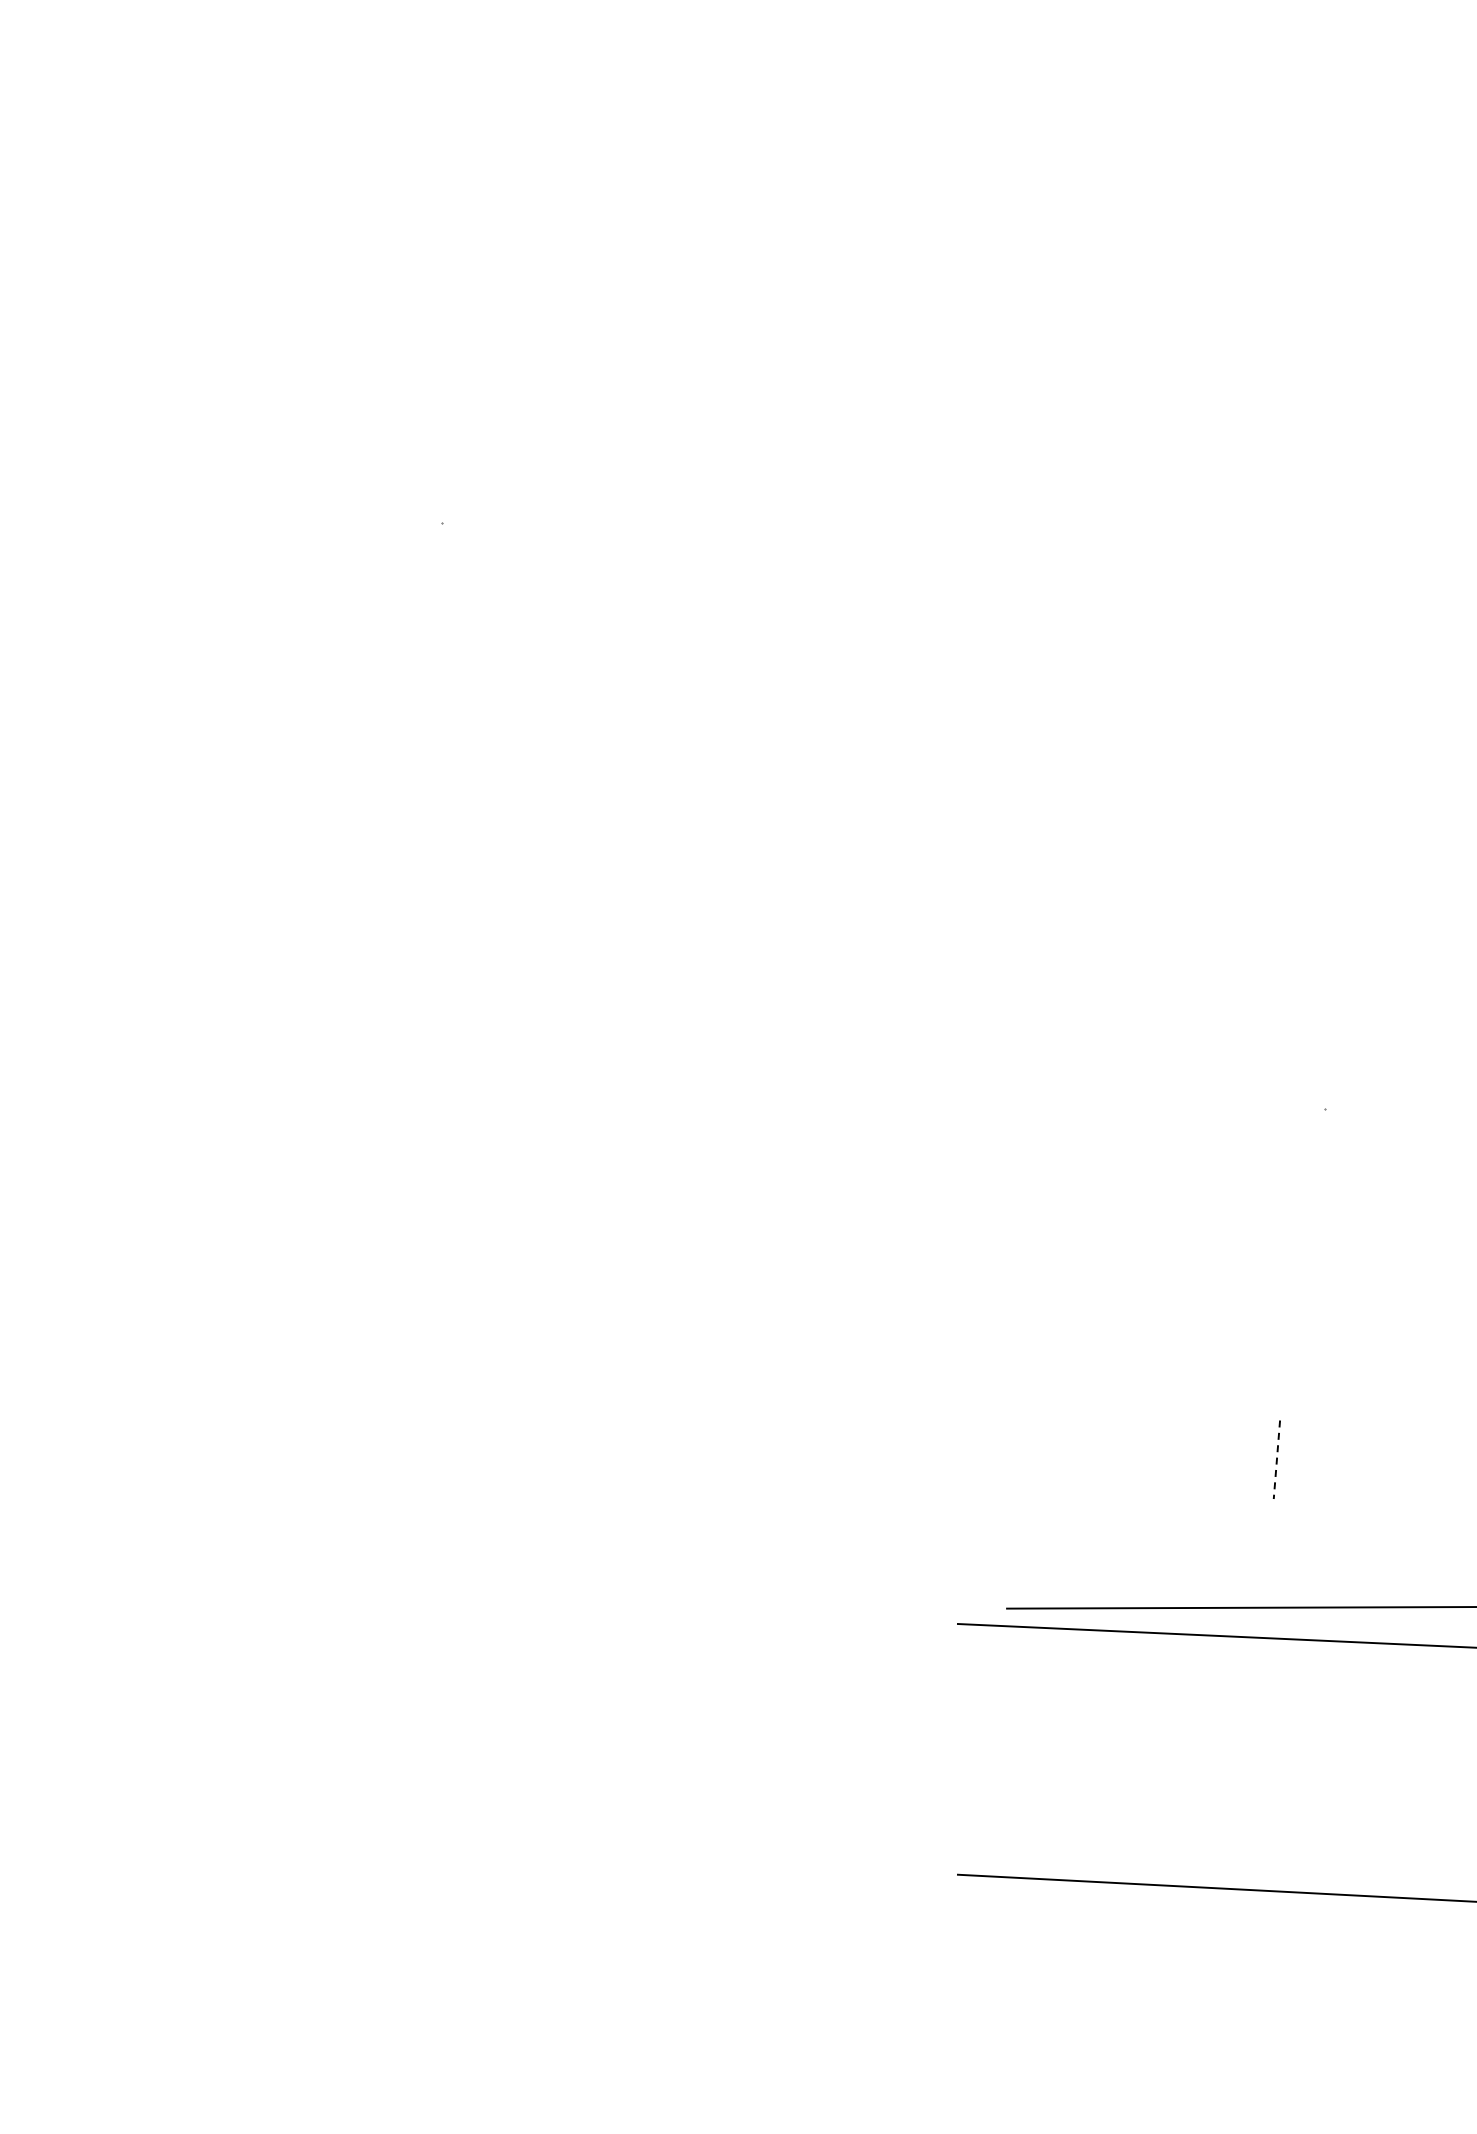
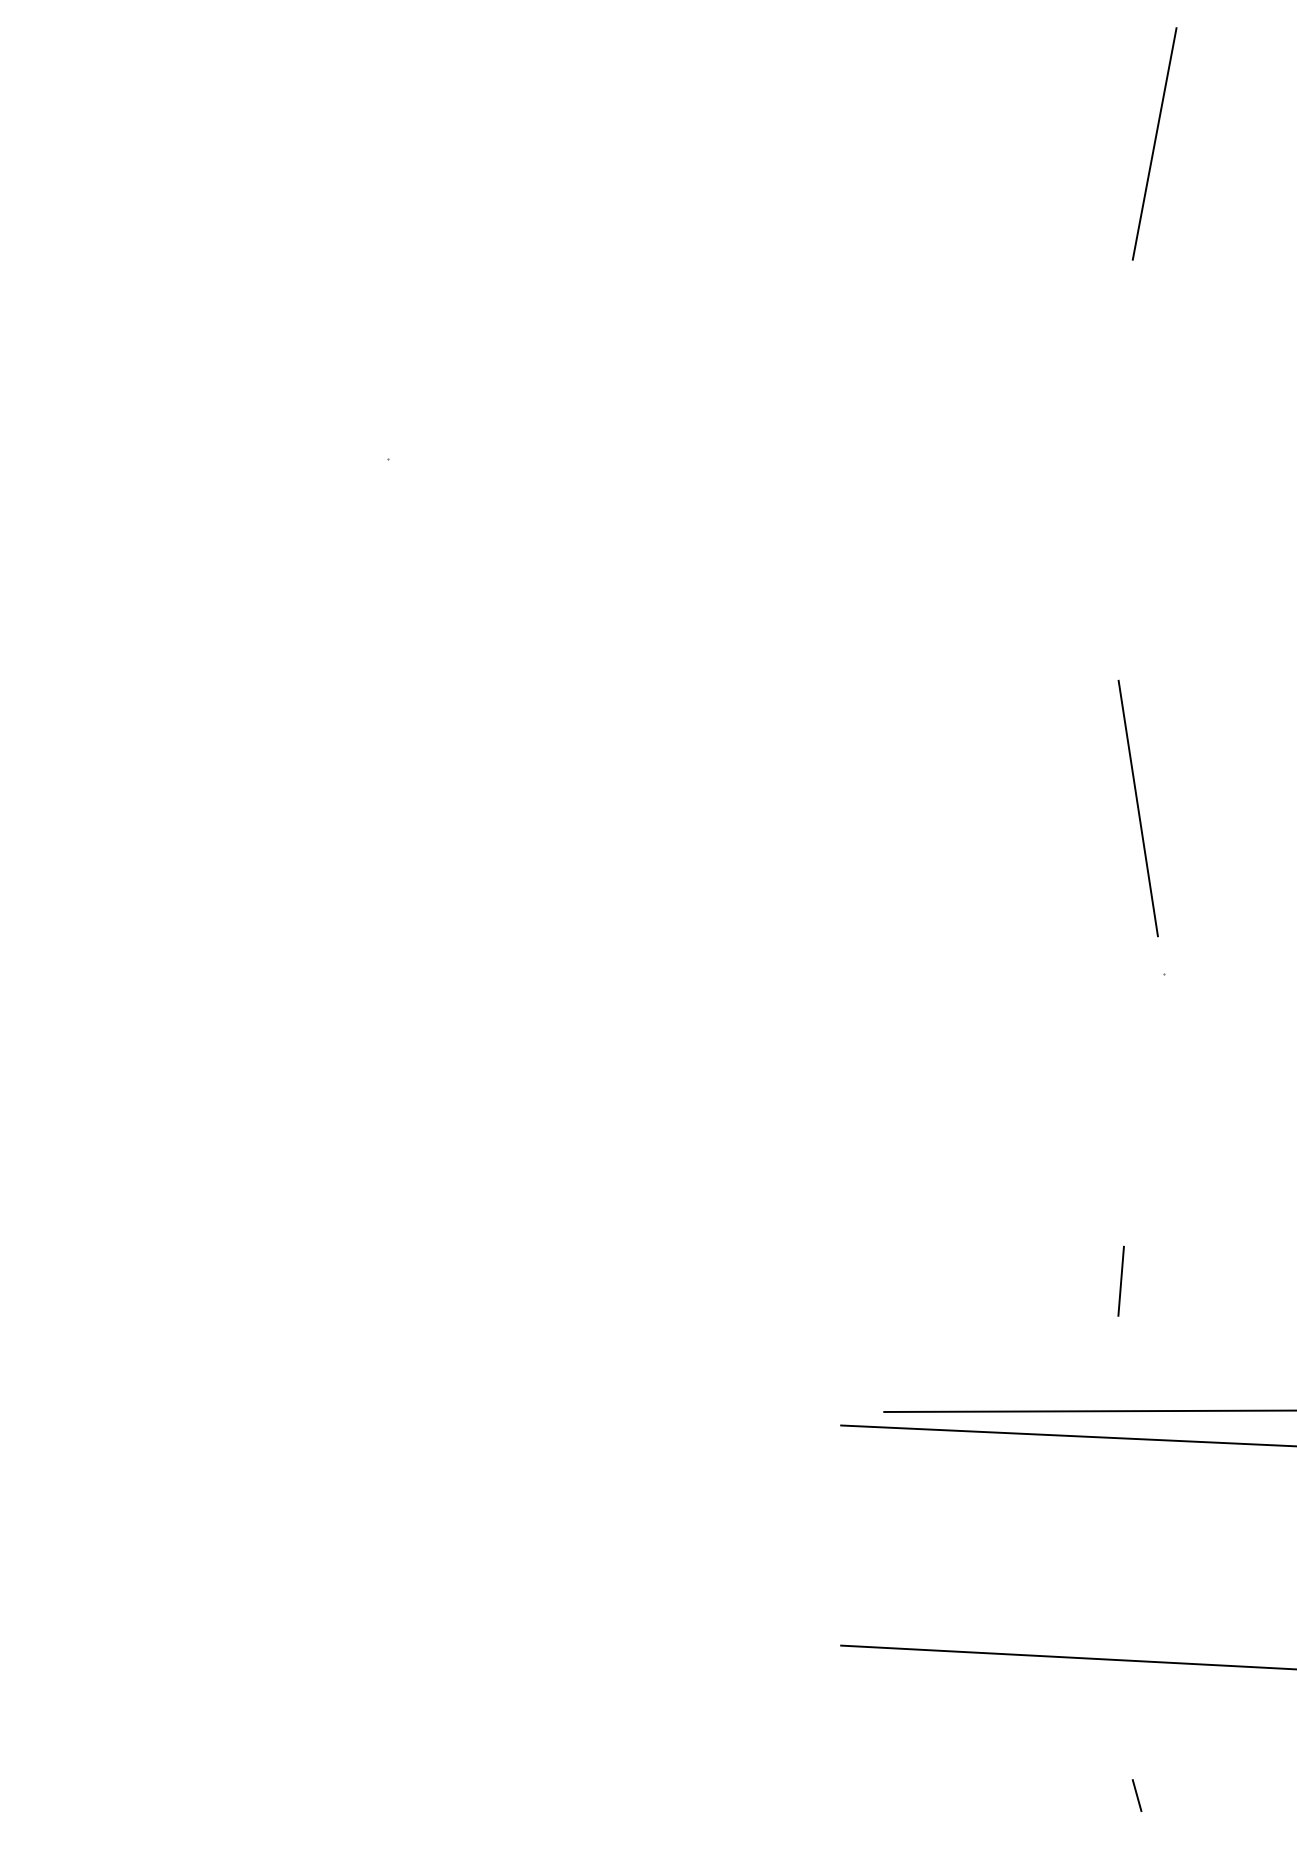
line: (1314, 163) -> (1154, 143), added
line: (1296, 920) -> (1138, 807), added
line: (1276, 1460) -> (1120, 1281), dashed -> solid
line: (1294, 2045) -> (1136, 1795), added

